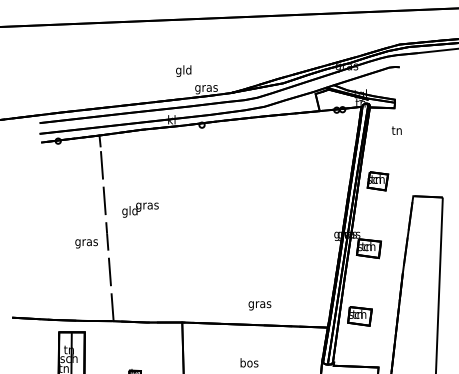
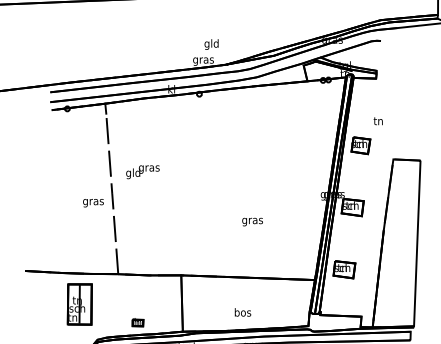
text: (183, 71) -> (211, 44), moved
text: (395, 130) -> (377, 121), moved
text: (259, 305) -> (252, 221), moved

